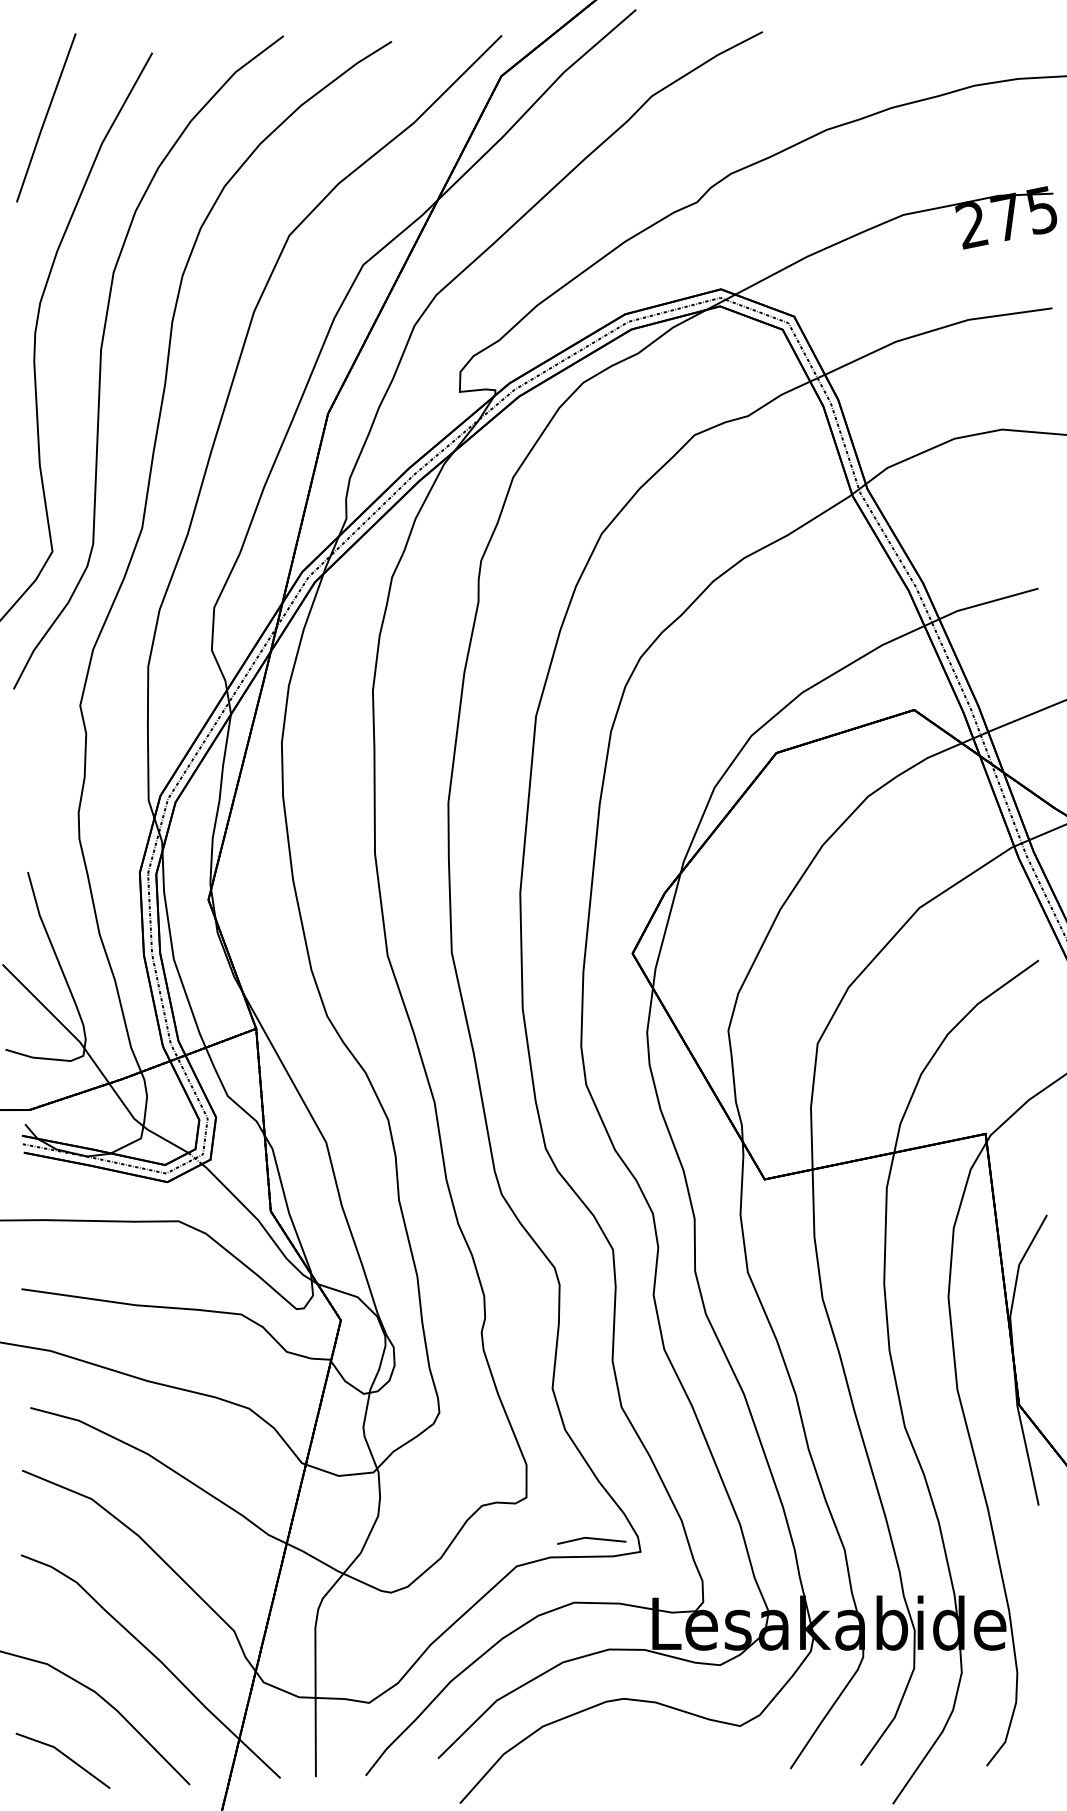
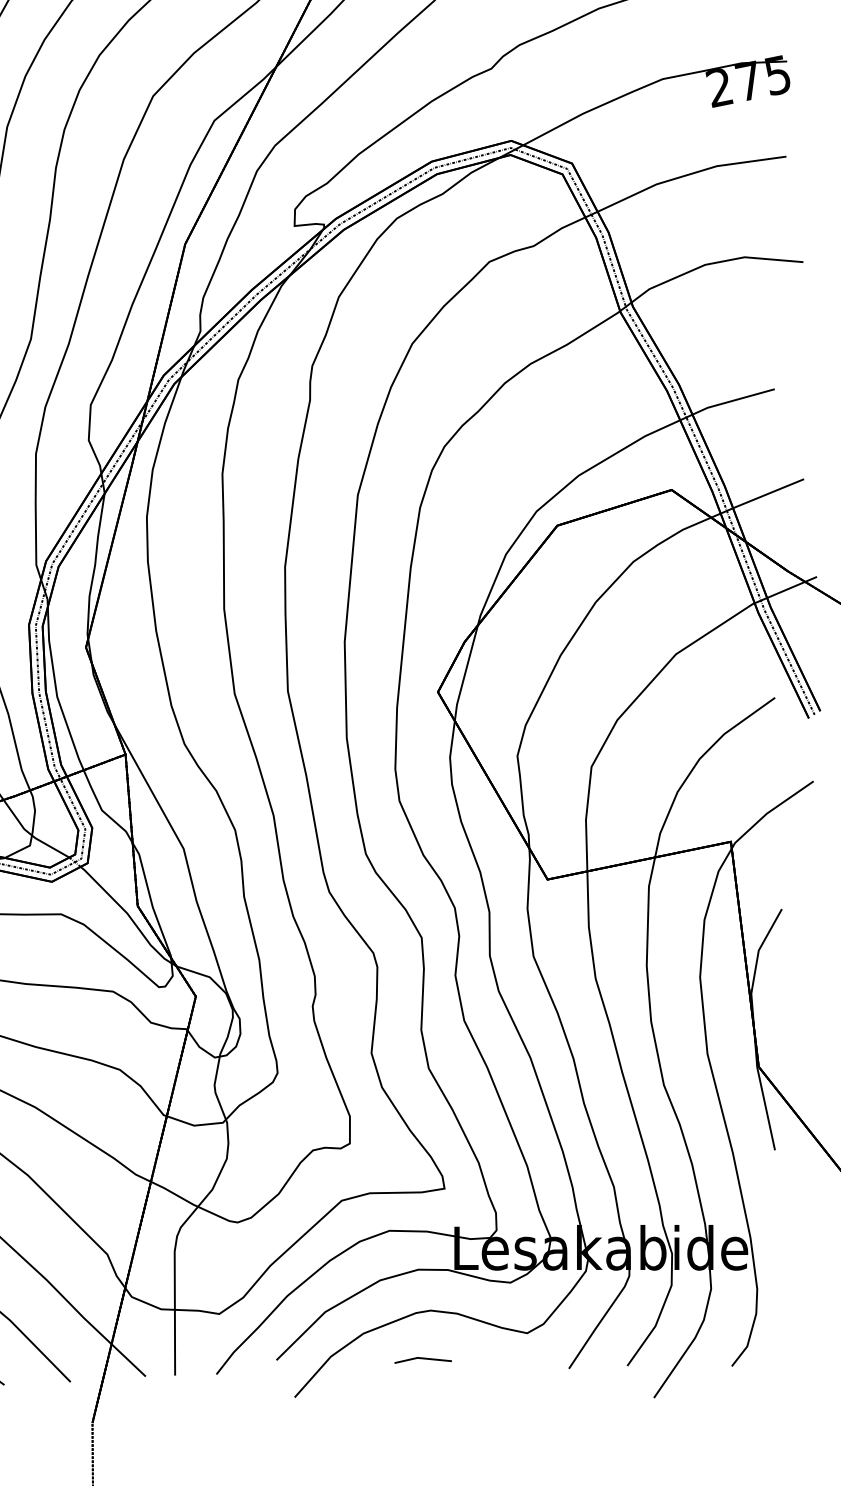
line: (591, 1539) -> (422, 1359), moved

